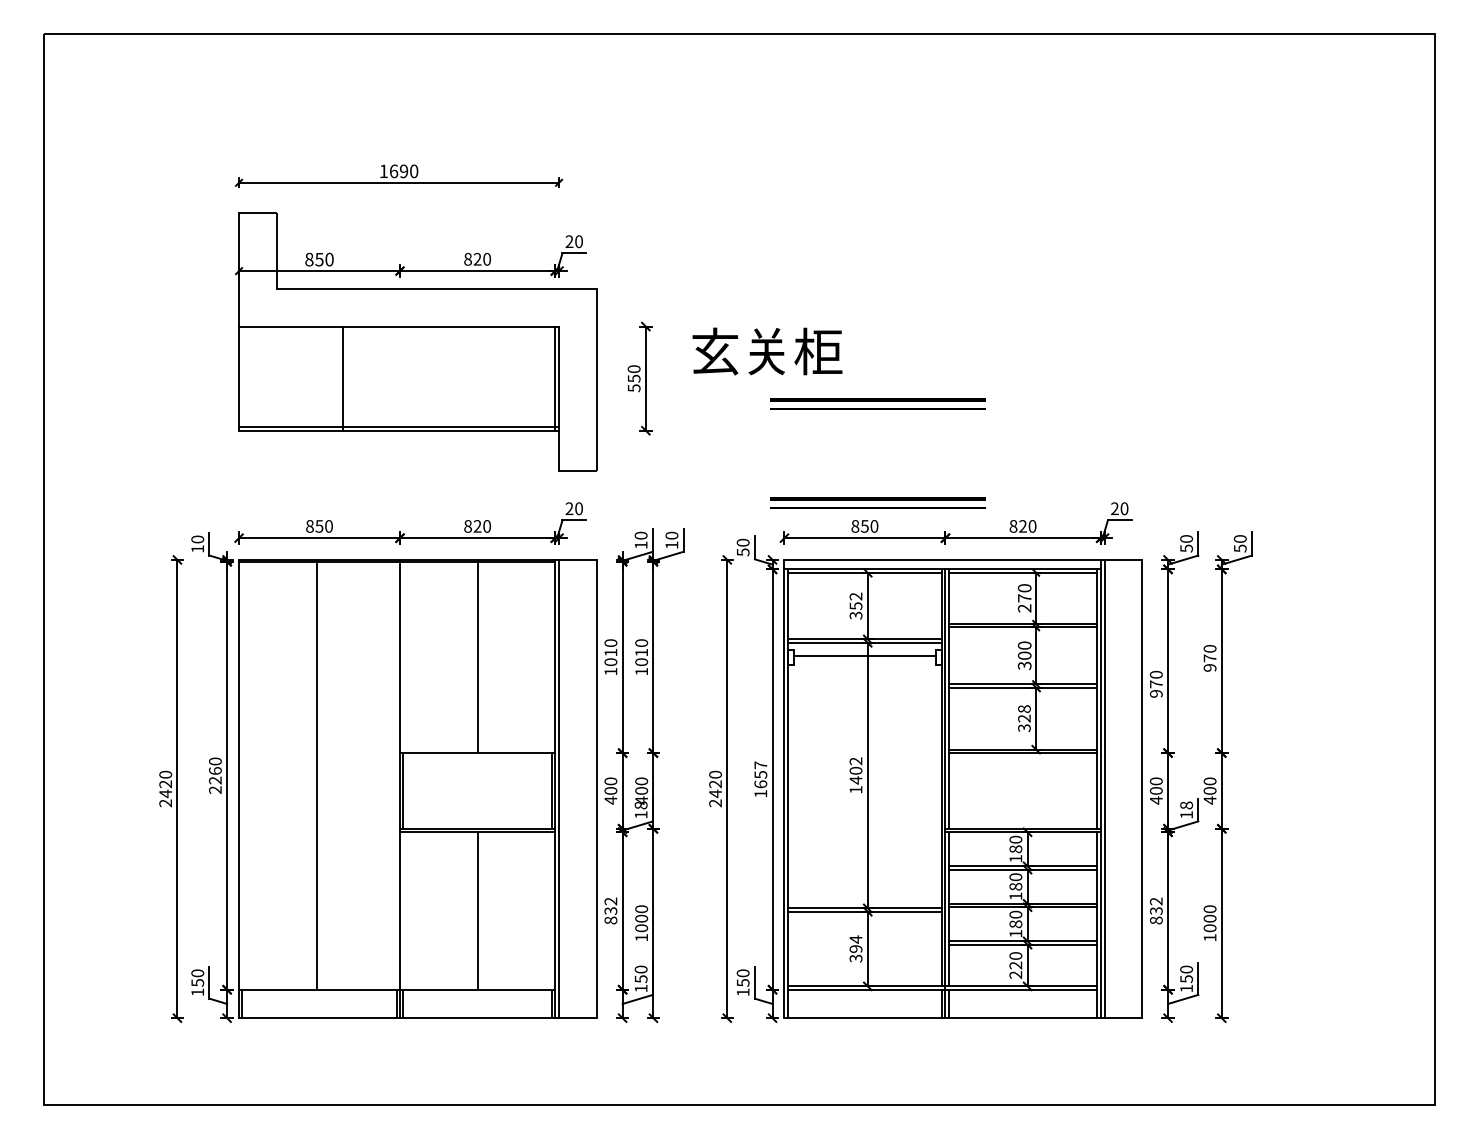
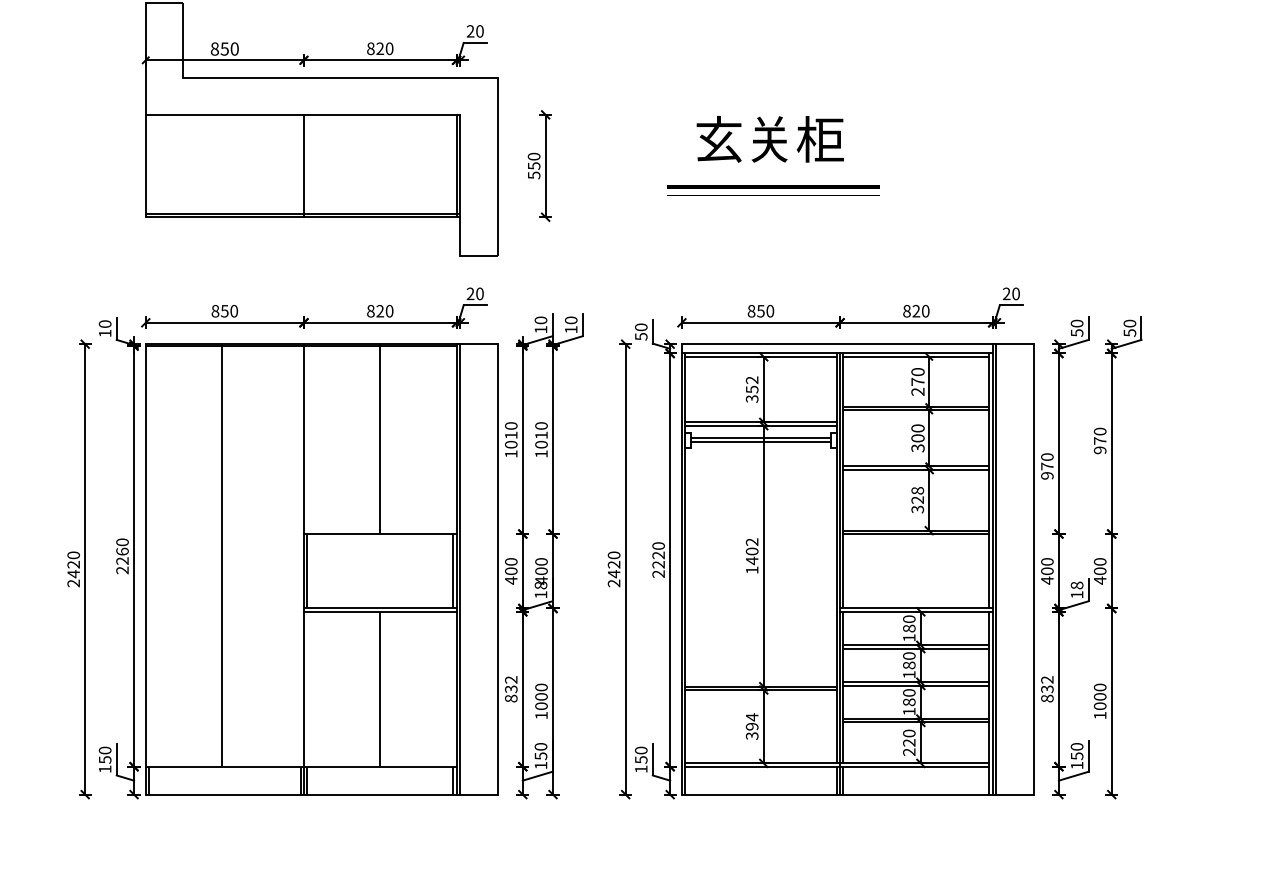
text: (767, 351) -> (770, 139), moved
line: (343, 378) -> (304, 165), moved
part: (877, 502) -> (773, 287), removed
line: (864, 659) -> (760, 442), added
text: (760, 779) -> (658, 560), 1657 -> 2220

